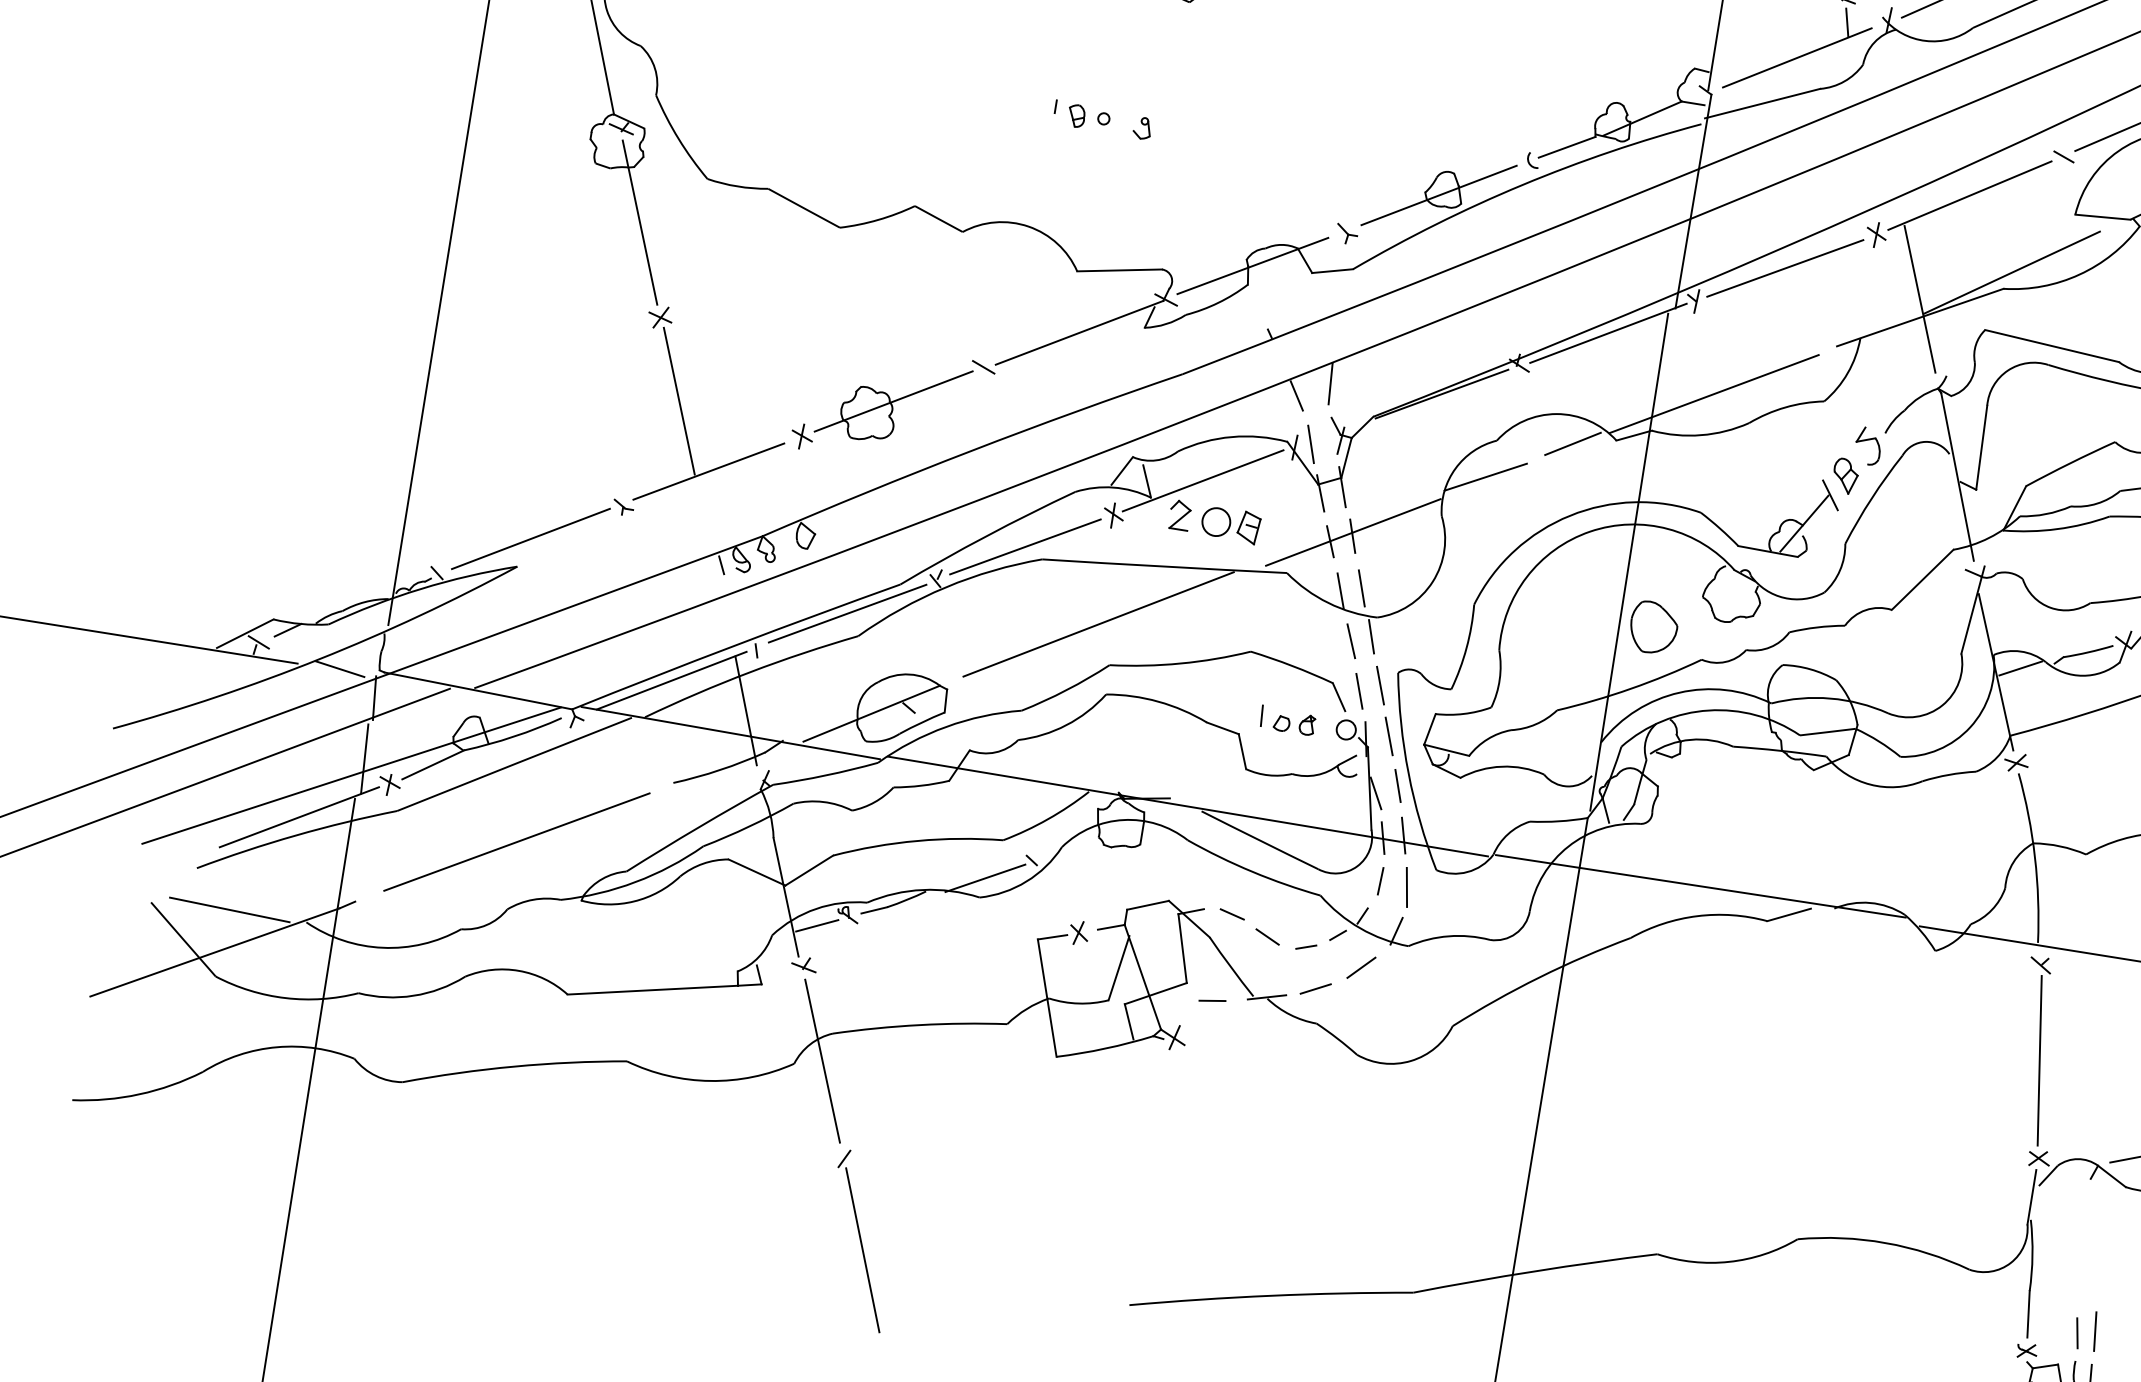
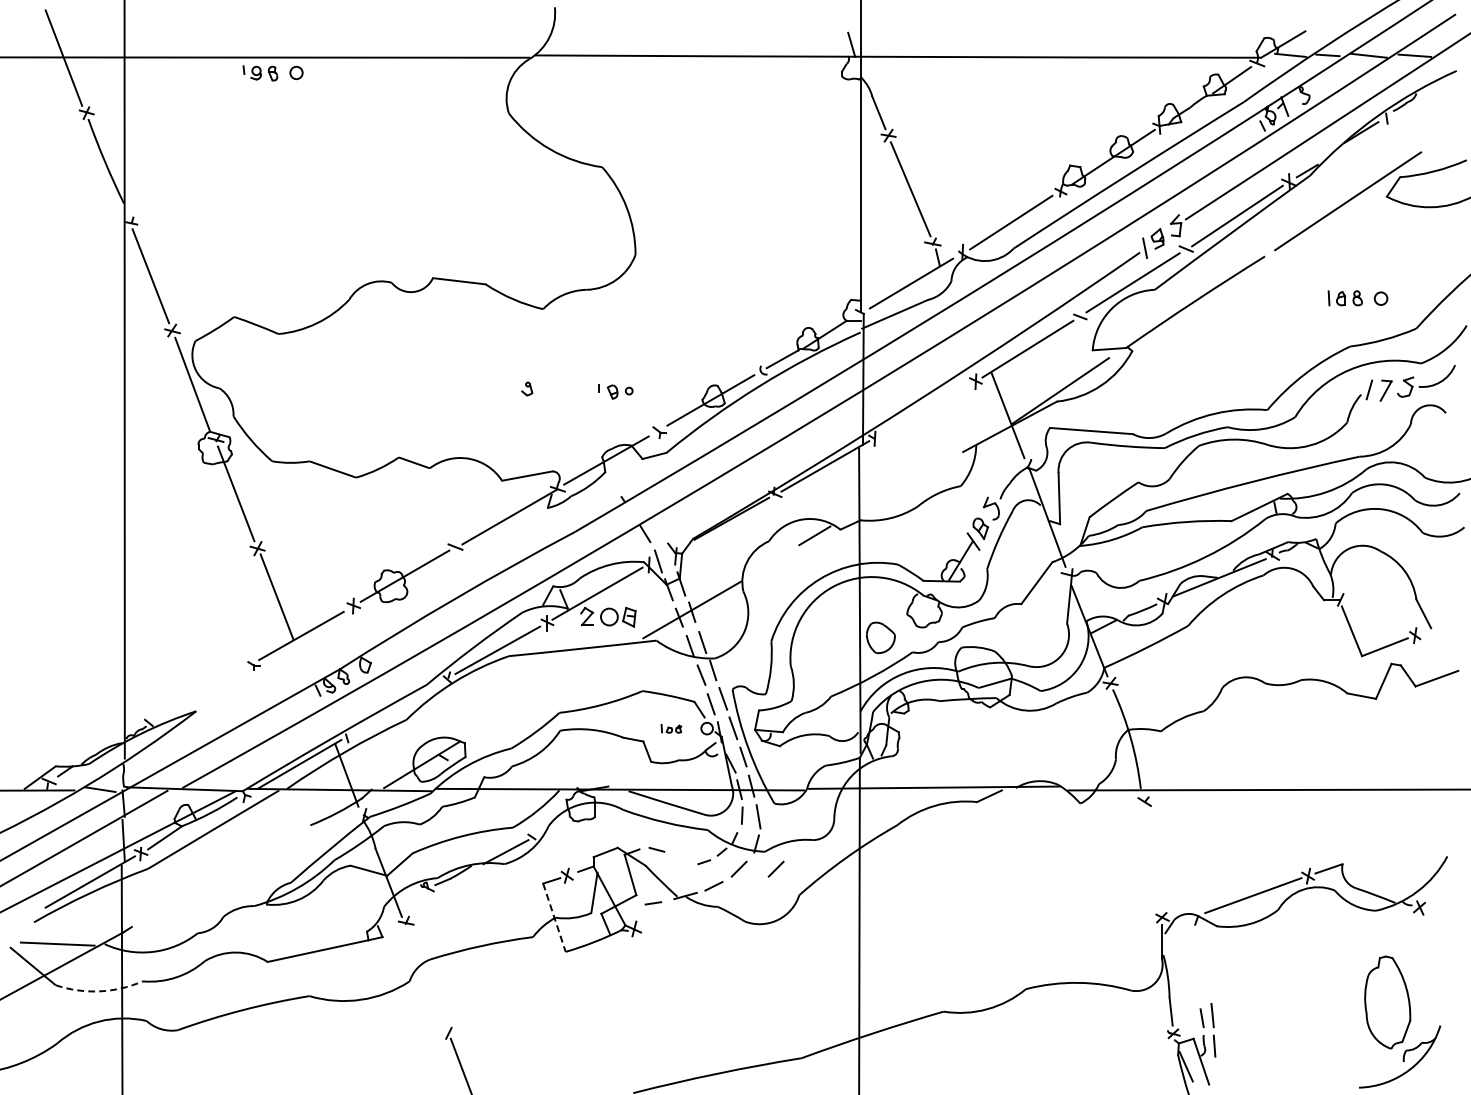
part: (1081, 115) -> (615, 391), moved
line: (1785, 268) -> (924, 410), removed
line: (1330, 384) -> (664, 523), removed
line: (1714, 394) -> (894, 492), removed
line: (1484, 477) -> (765, 564), removed
line: (530, 539) -> (201, 693), removed
line: (846, 613) -> (397, 707), removed
line: (1097, 624) -> (548, 689), removed
part: (1288, 720) -> (671, 728), size x0.6
line: (516, 841) -> (222, 875), removed
line: (817, 925) -> (410, 896), removed
line: (1266, 936) -> (679, 859), removed
line: (1420, 976) -> (775, 868), added
line: (1047, 997) -> (554, 917), solid -> dashed
arc: (285, 998) -> (99, 991), solid -> dashed
line: (2040, 1059) -> (1153, 858), removed
line: (822, 1061) -> (426, 977), removed

